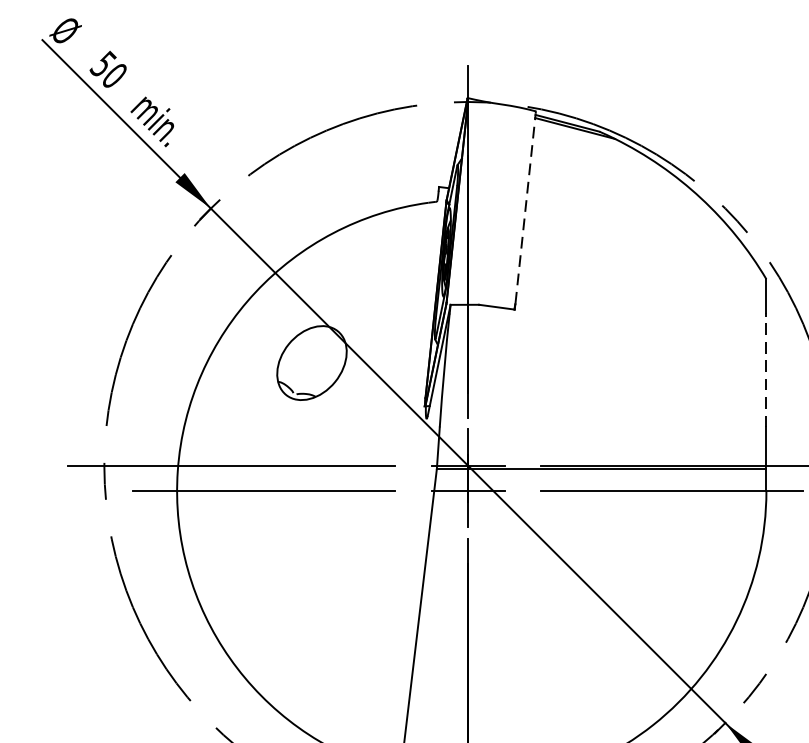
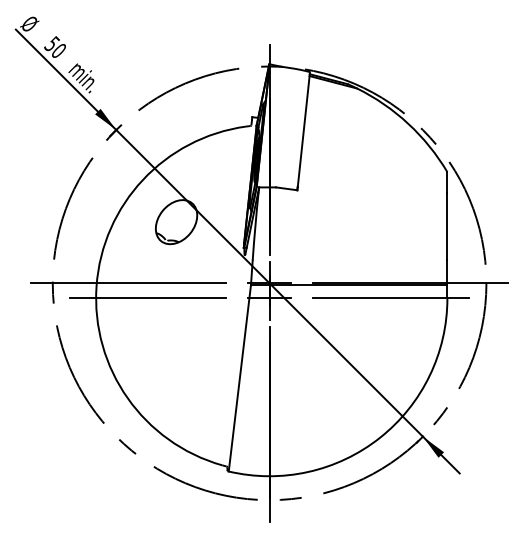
line: (524, 209) -> (303, 130), dashed -> solid
line: (766, 370) -> (447, 226), dashed -> solid

